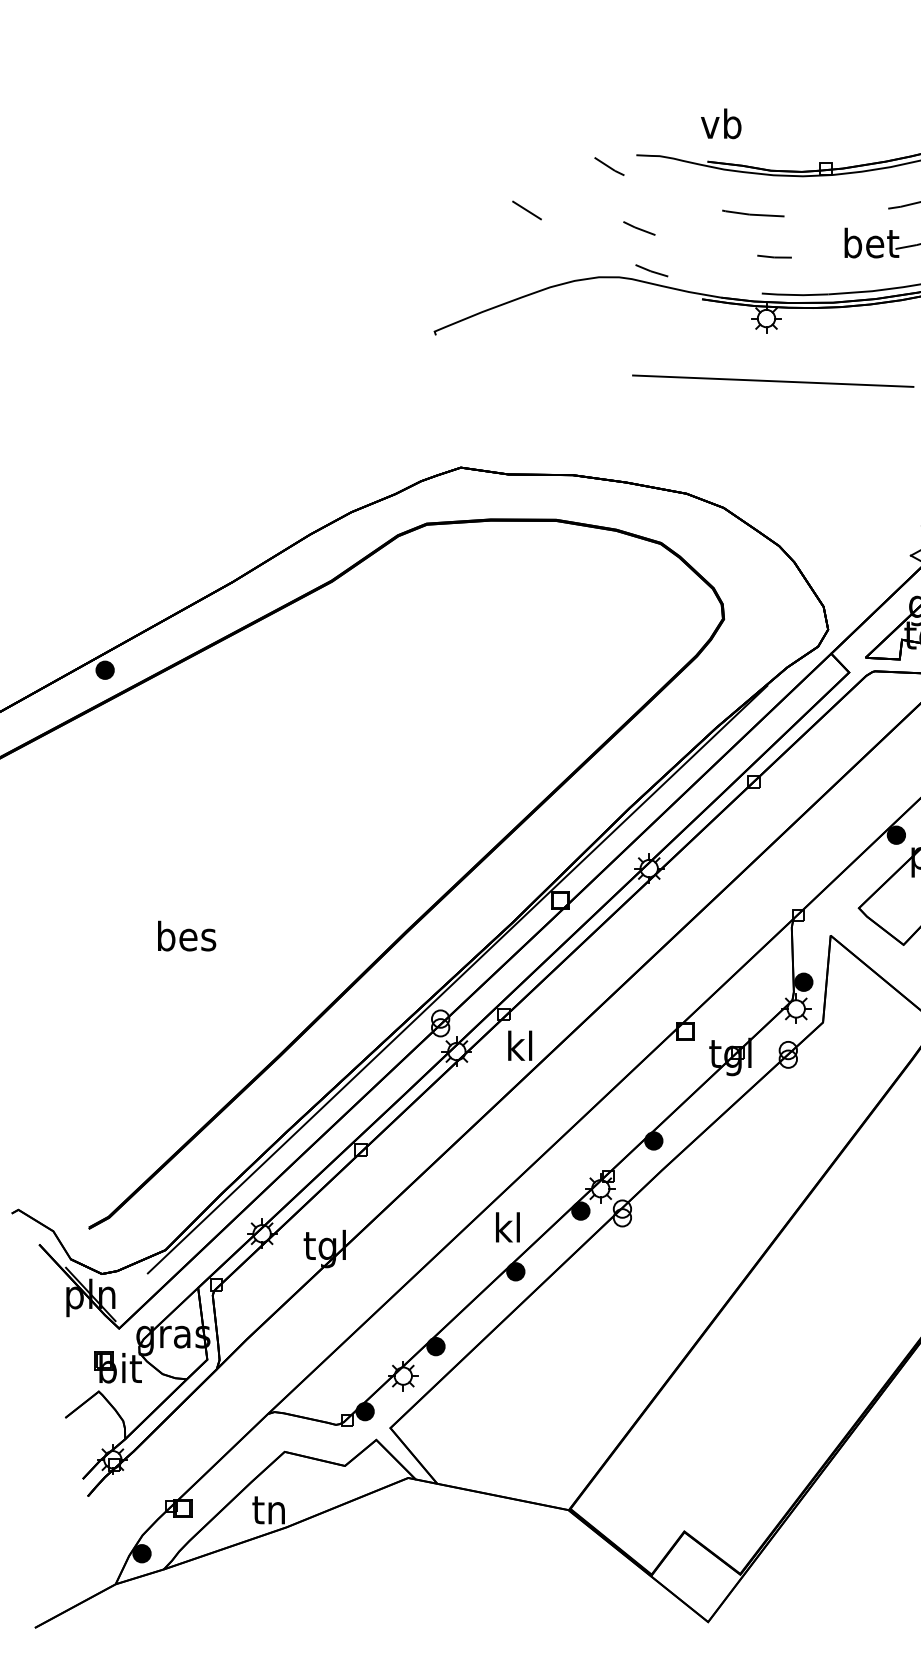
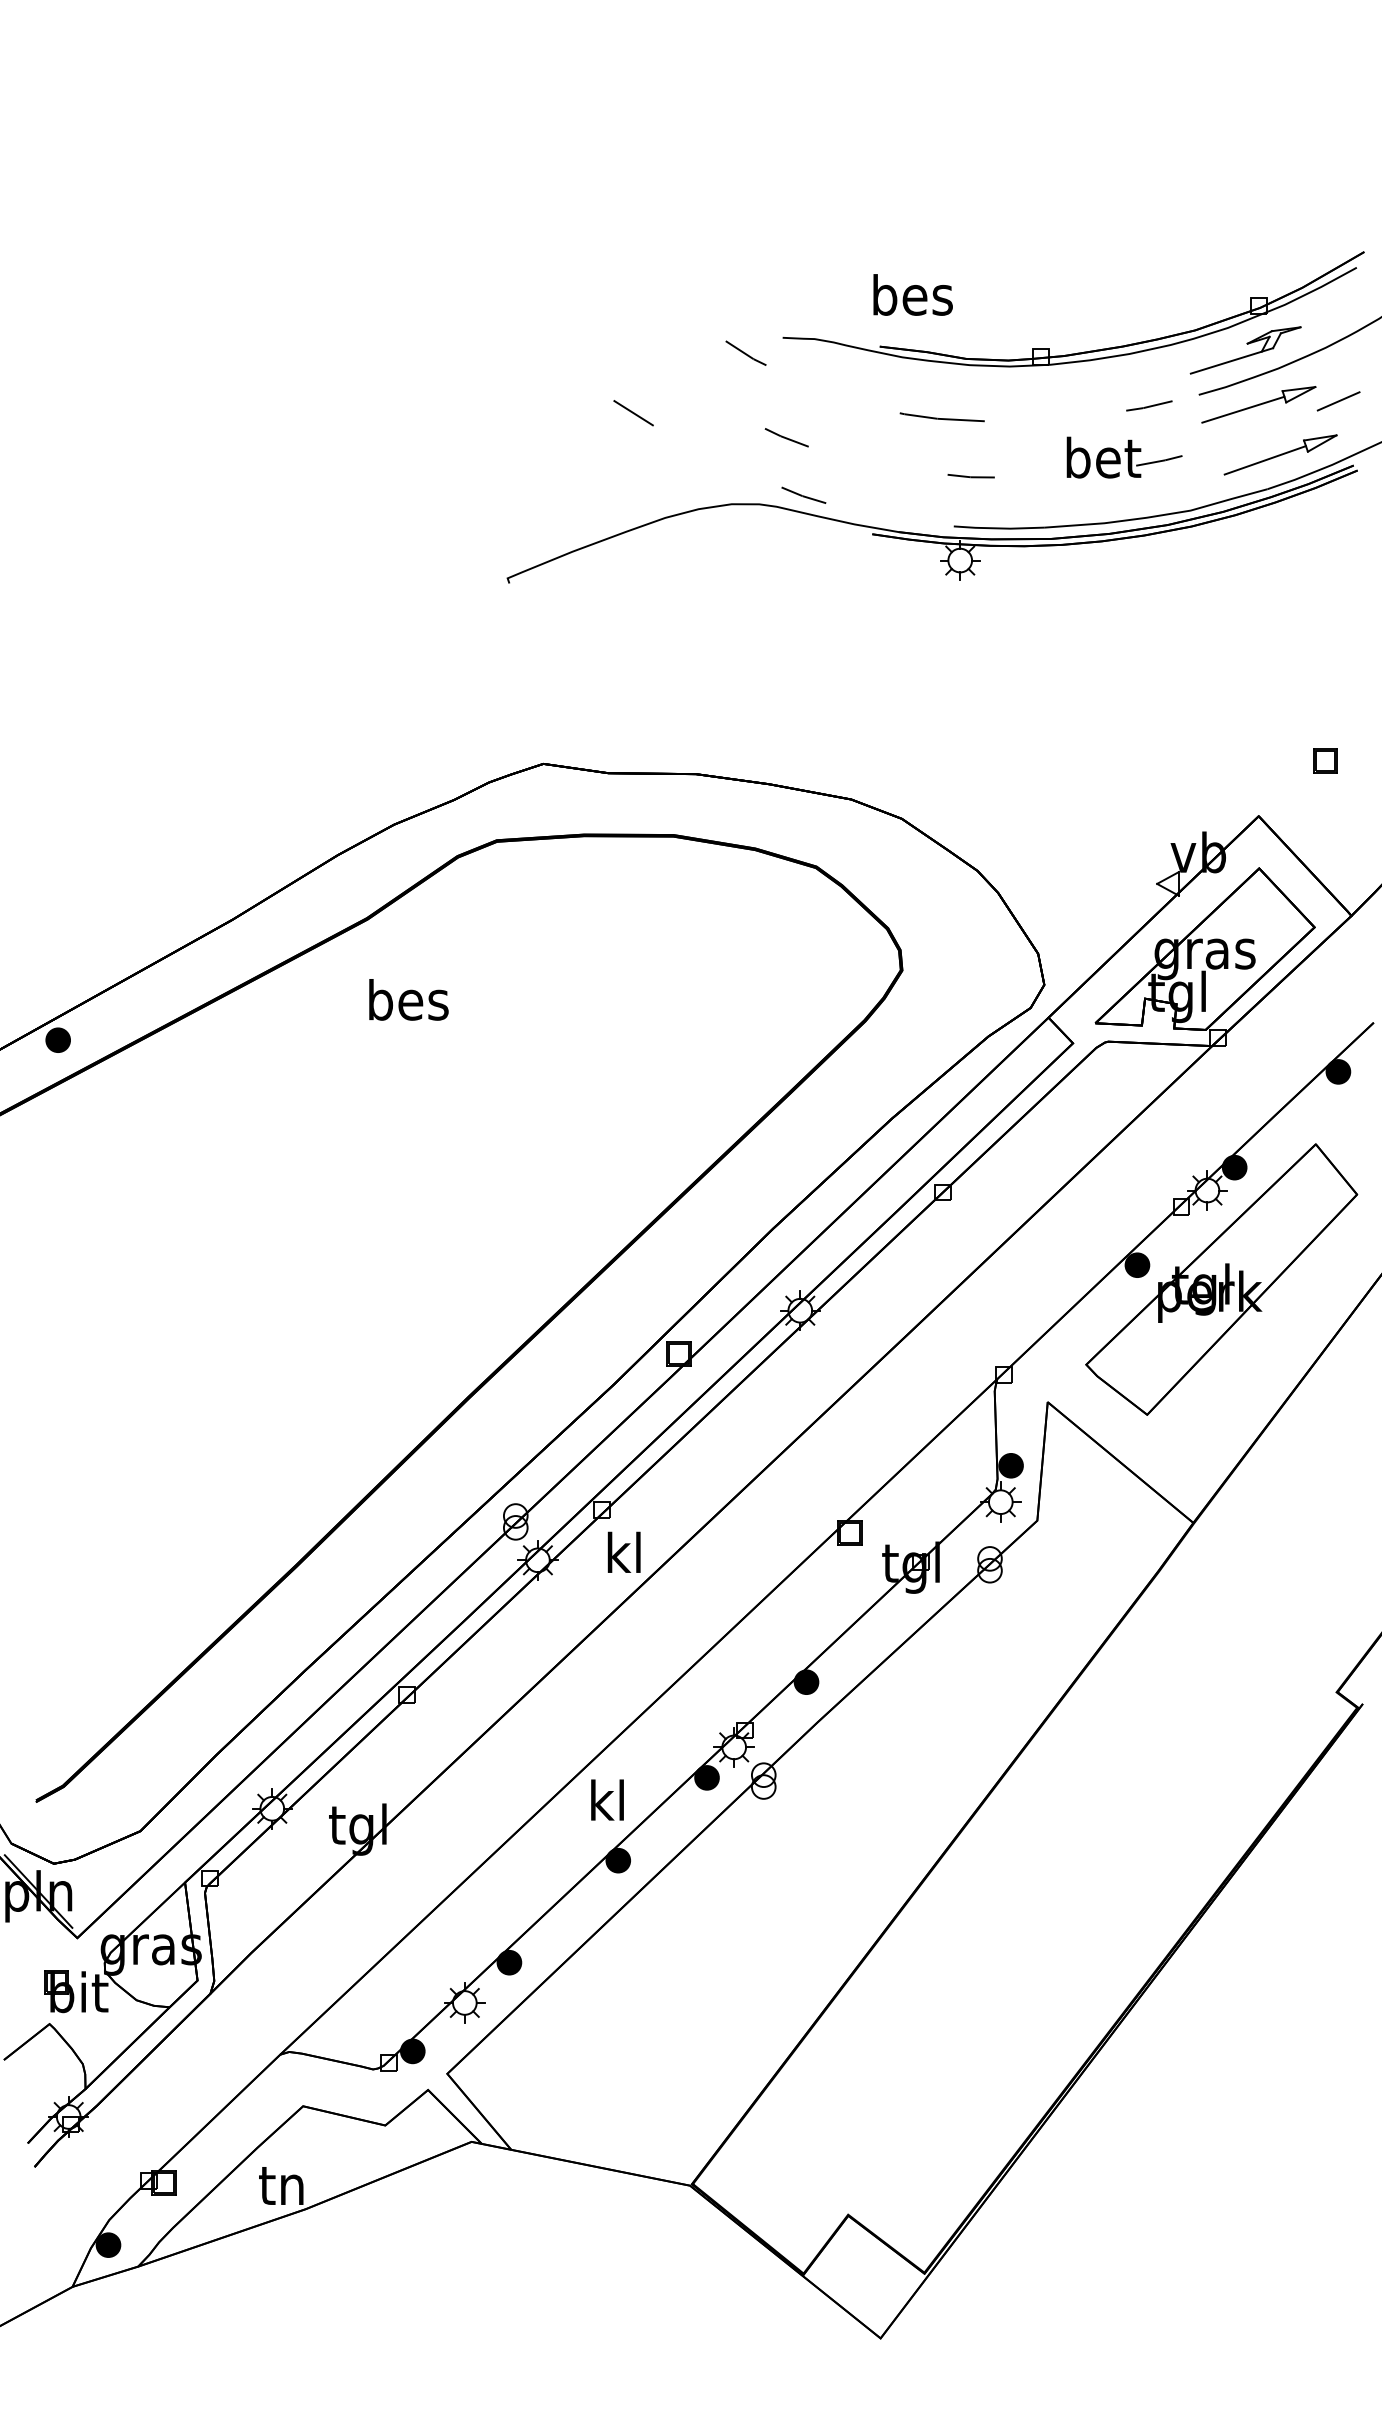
text: (730, 123) -> (911, 294), vb -> bes
line: (773, 380) -> (969, 645), removed
text: (186, 935) -> (408, 999), moved
line: (457, 979) -> (538, 1461), removed

